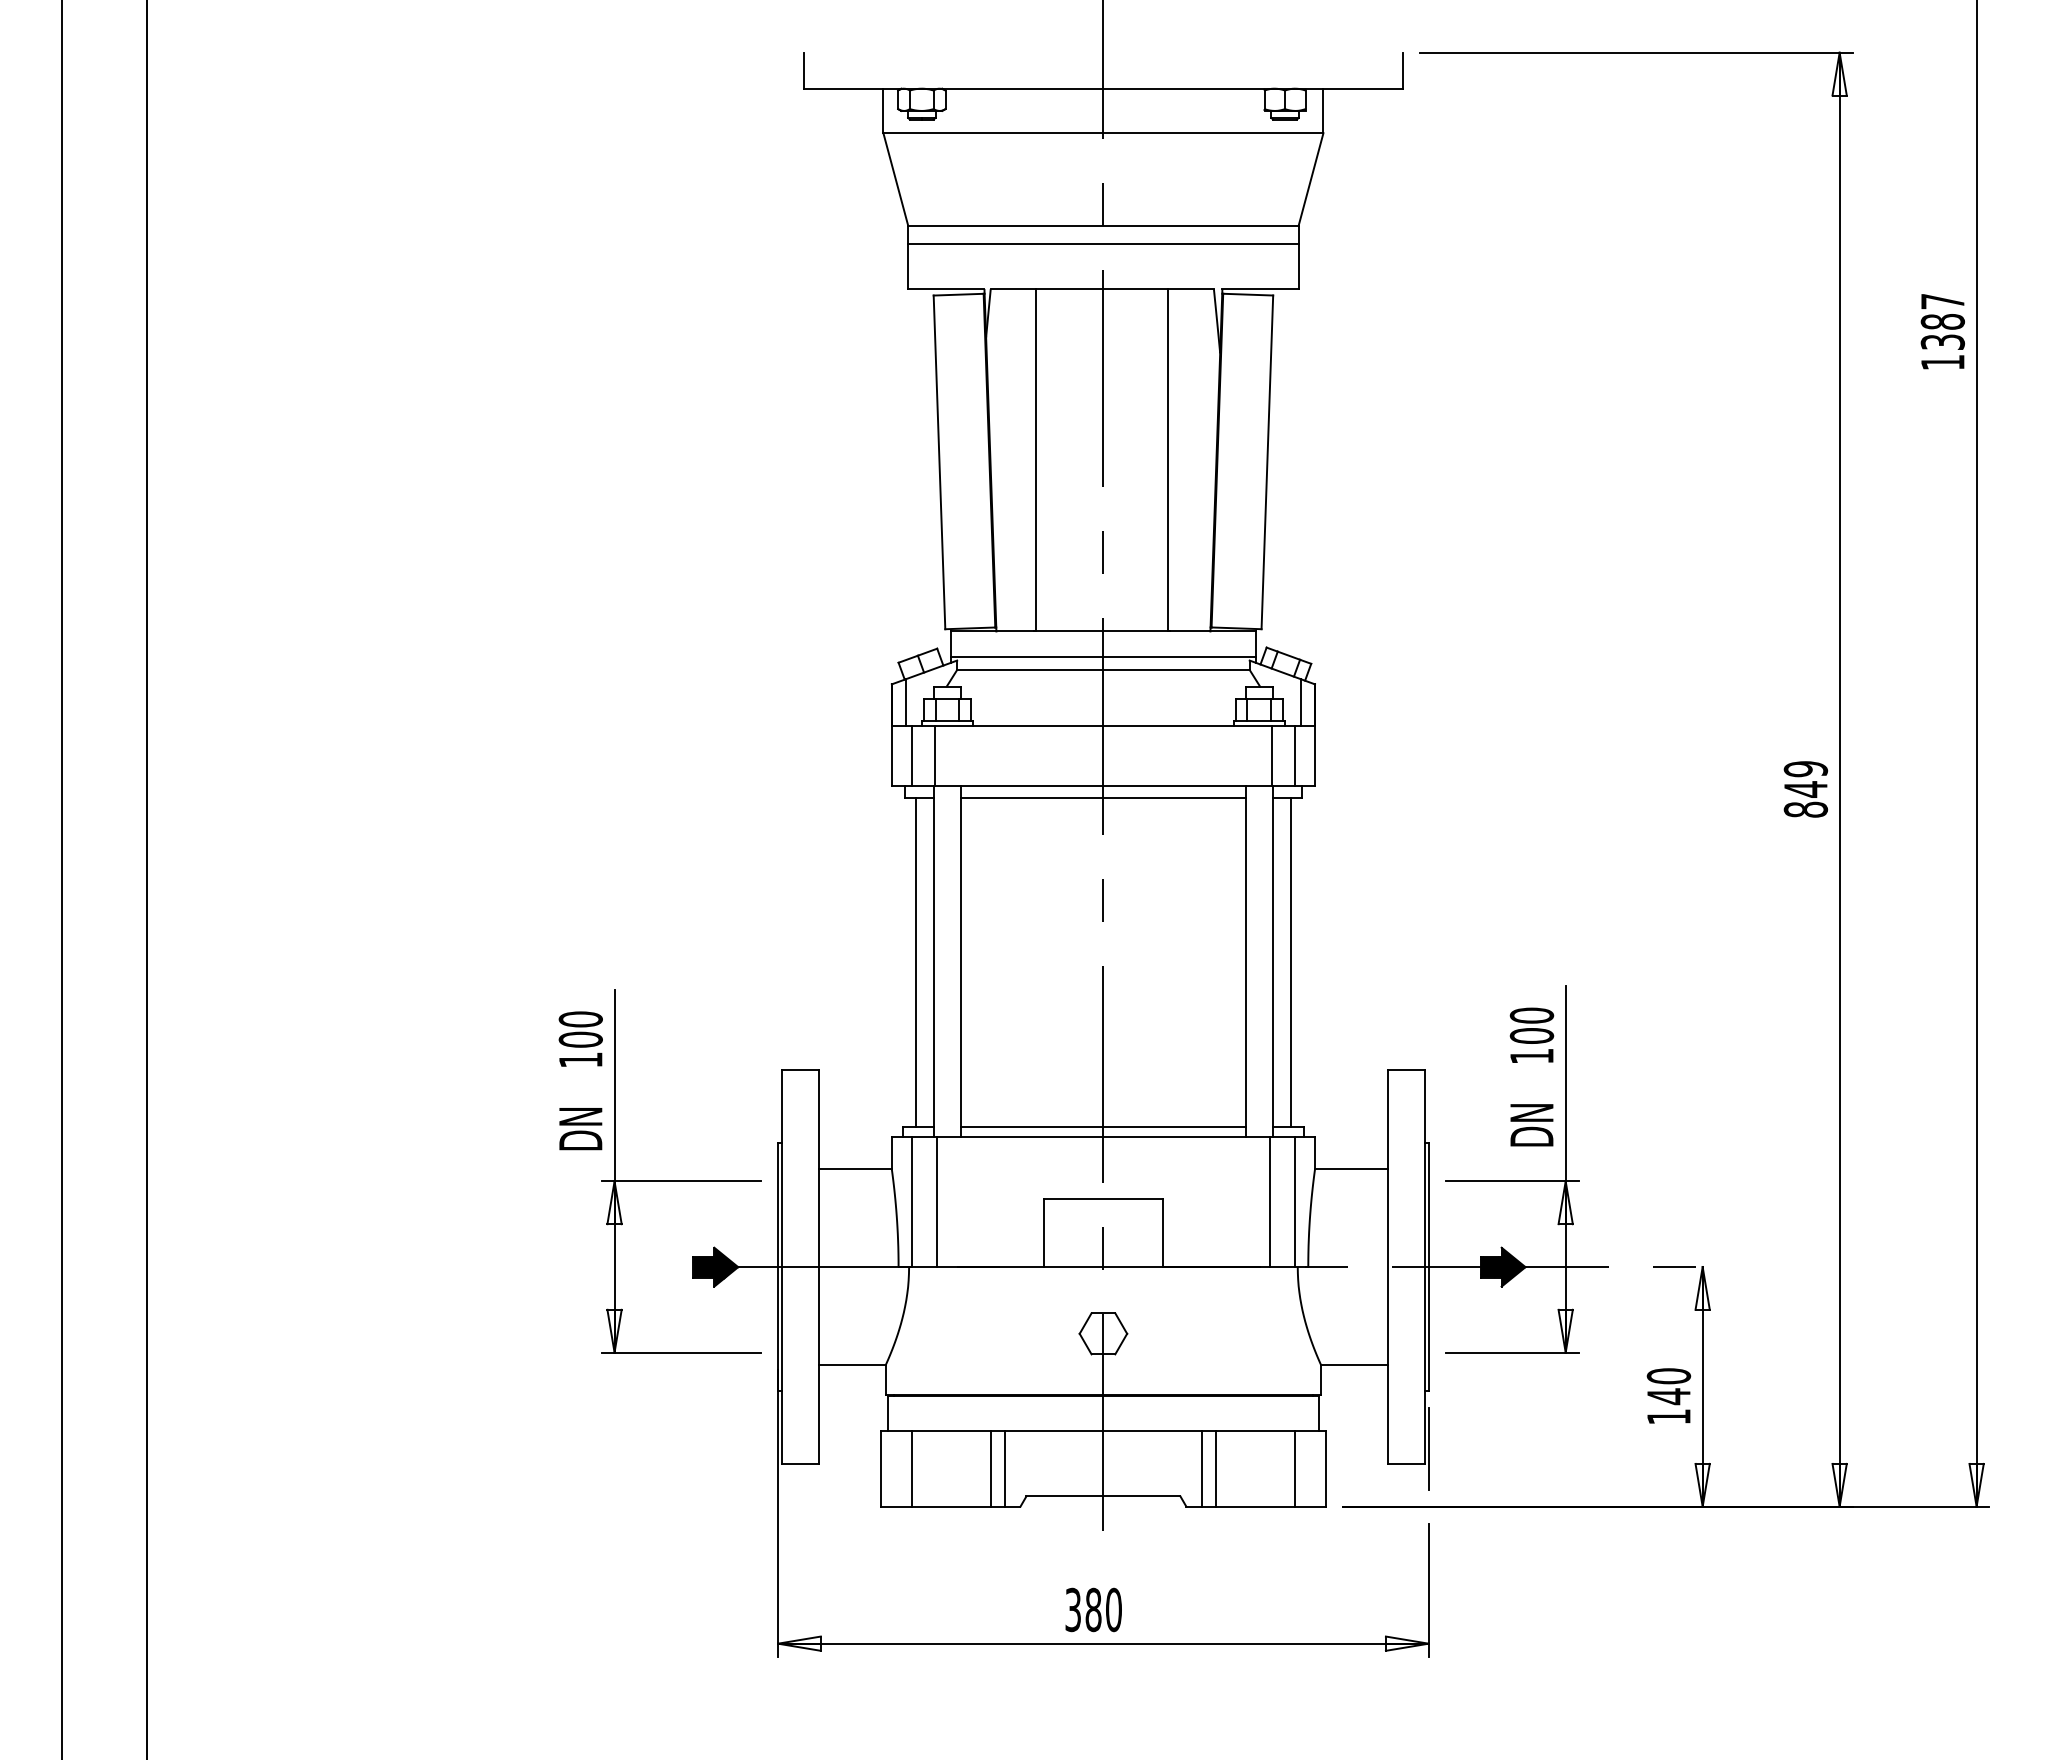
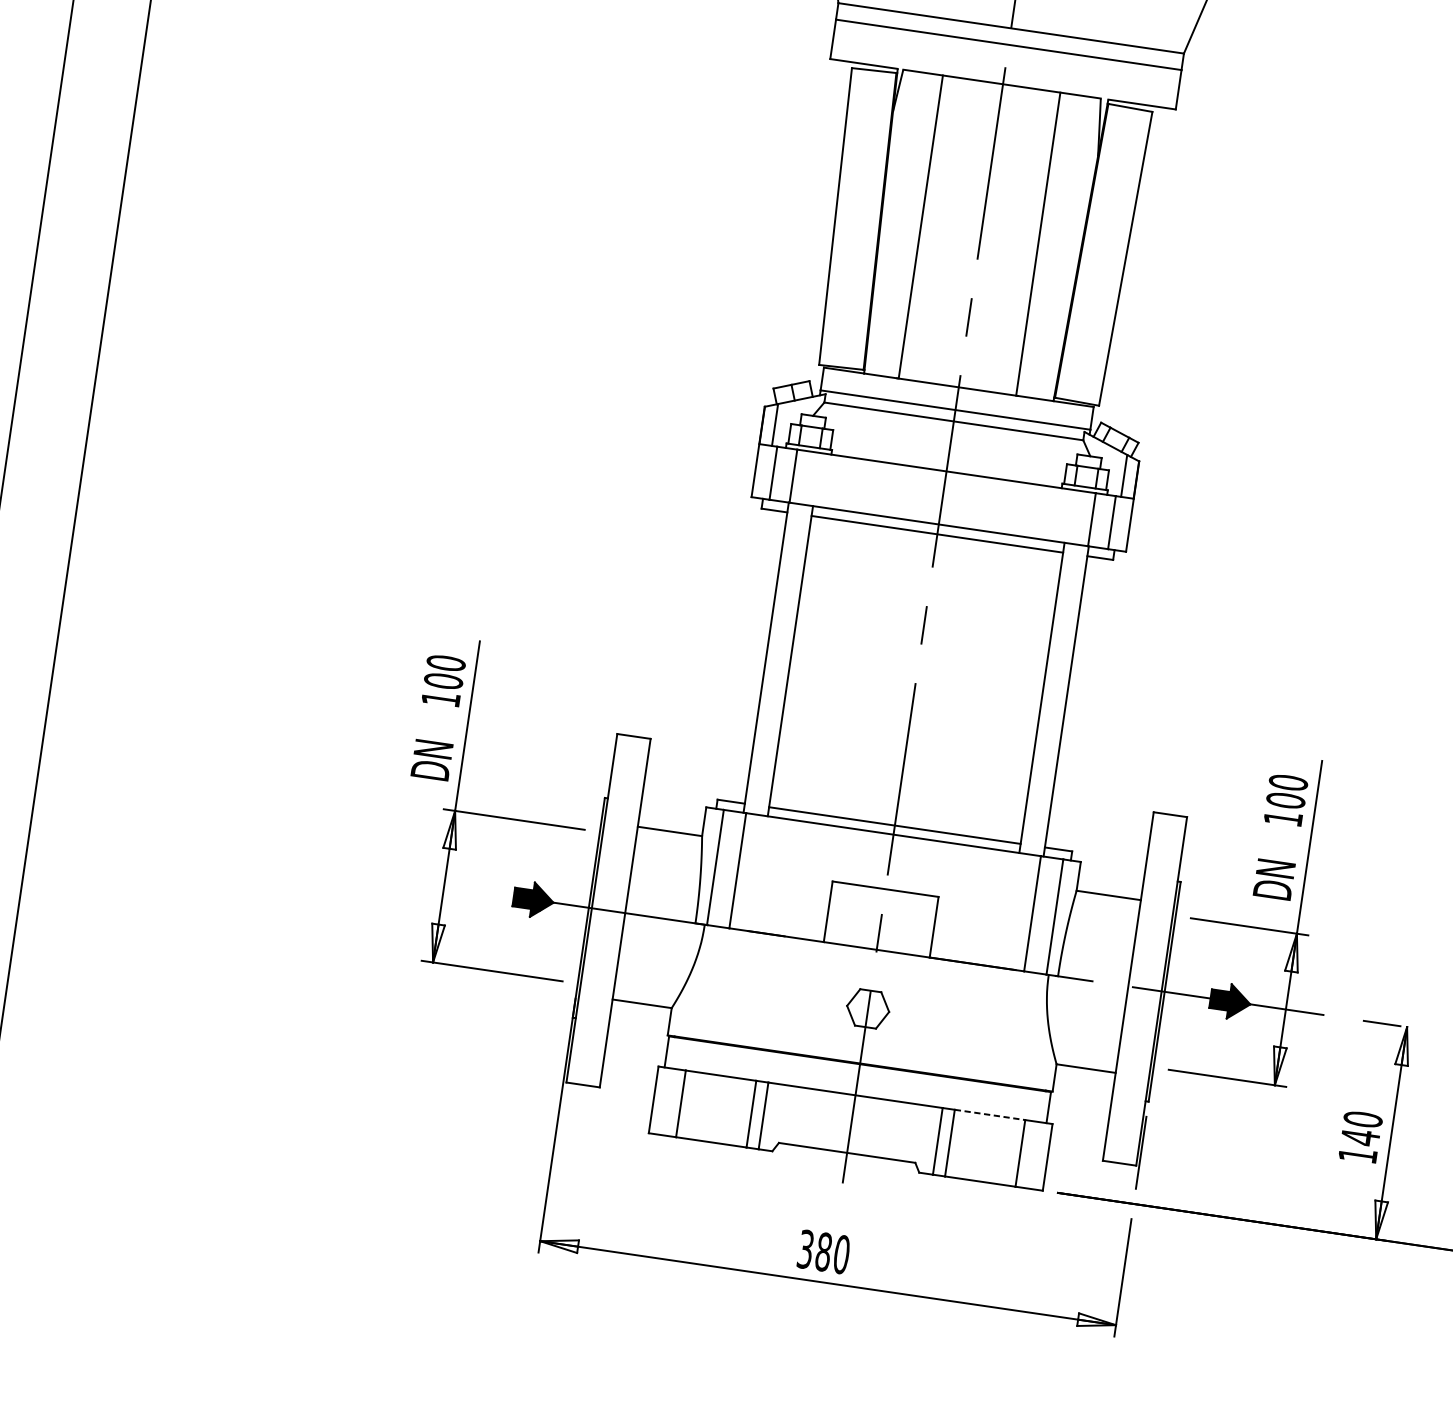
line: (915, 961) -> (749, 655), removed
line: (1290, 961) -> (1081, 703), removed
line: (1255, 1431) -> (990, 1115), solid -> dashed

